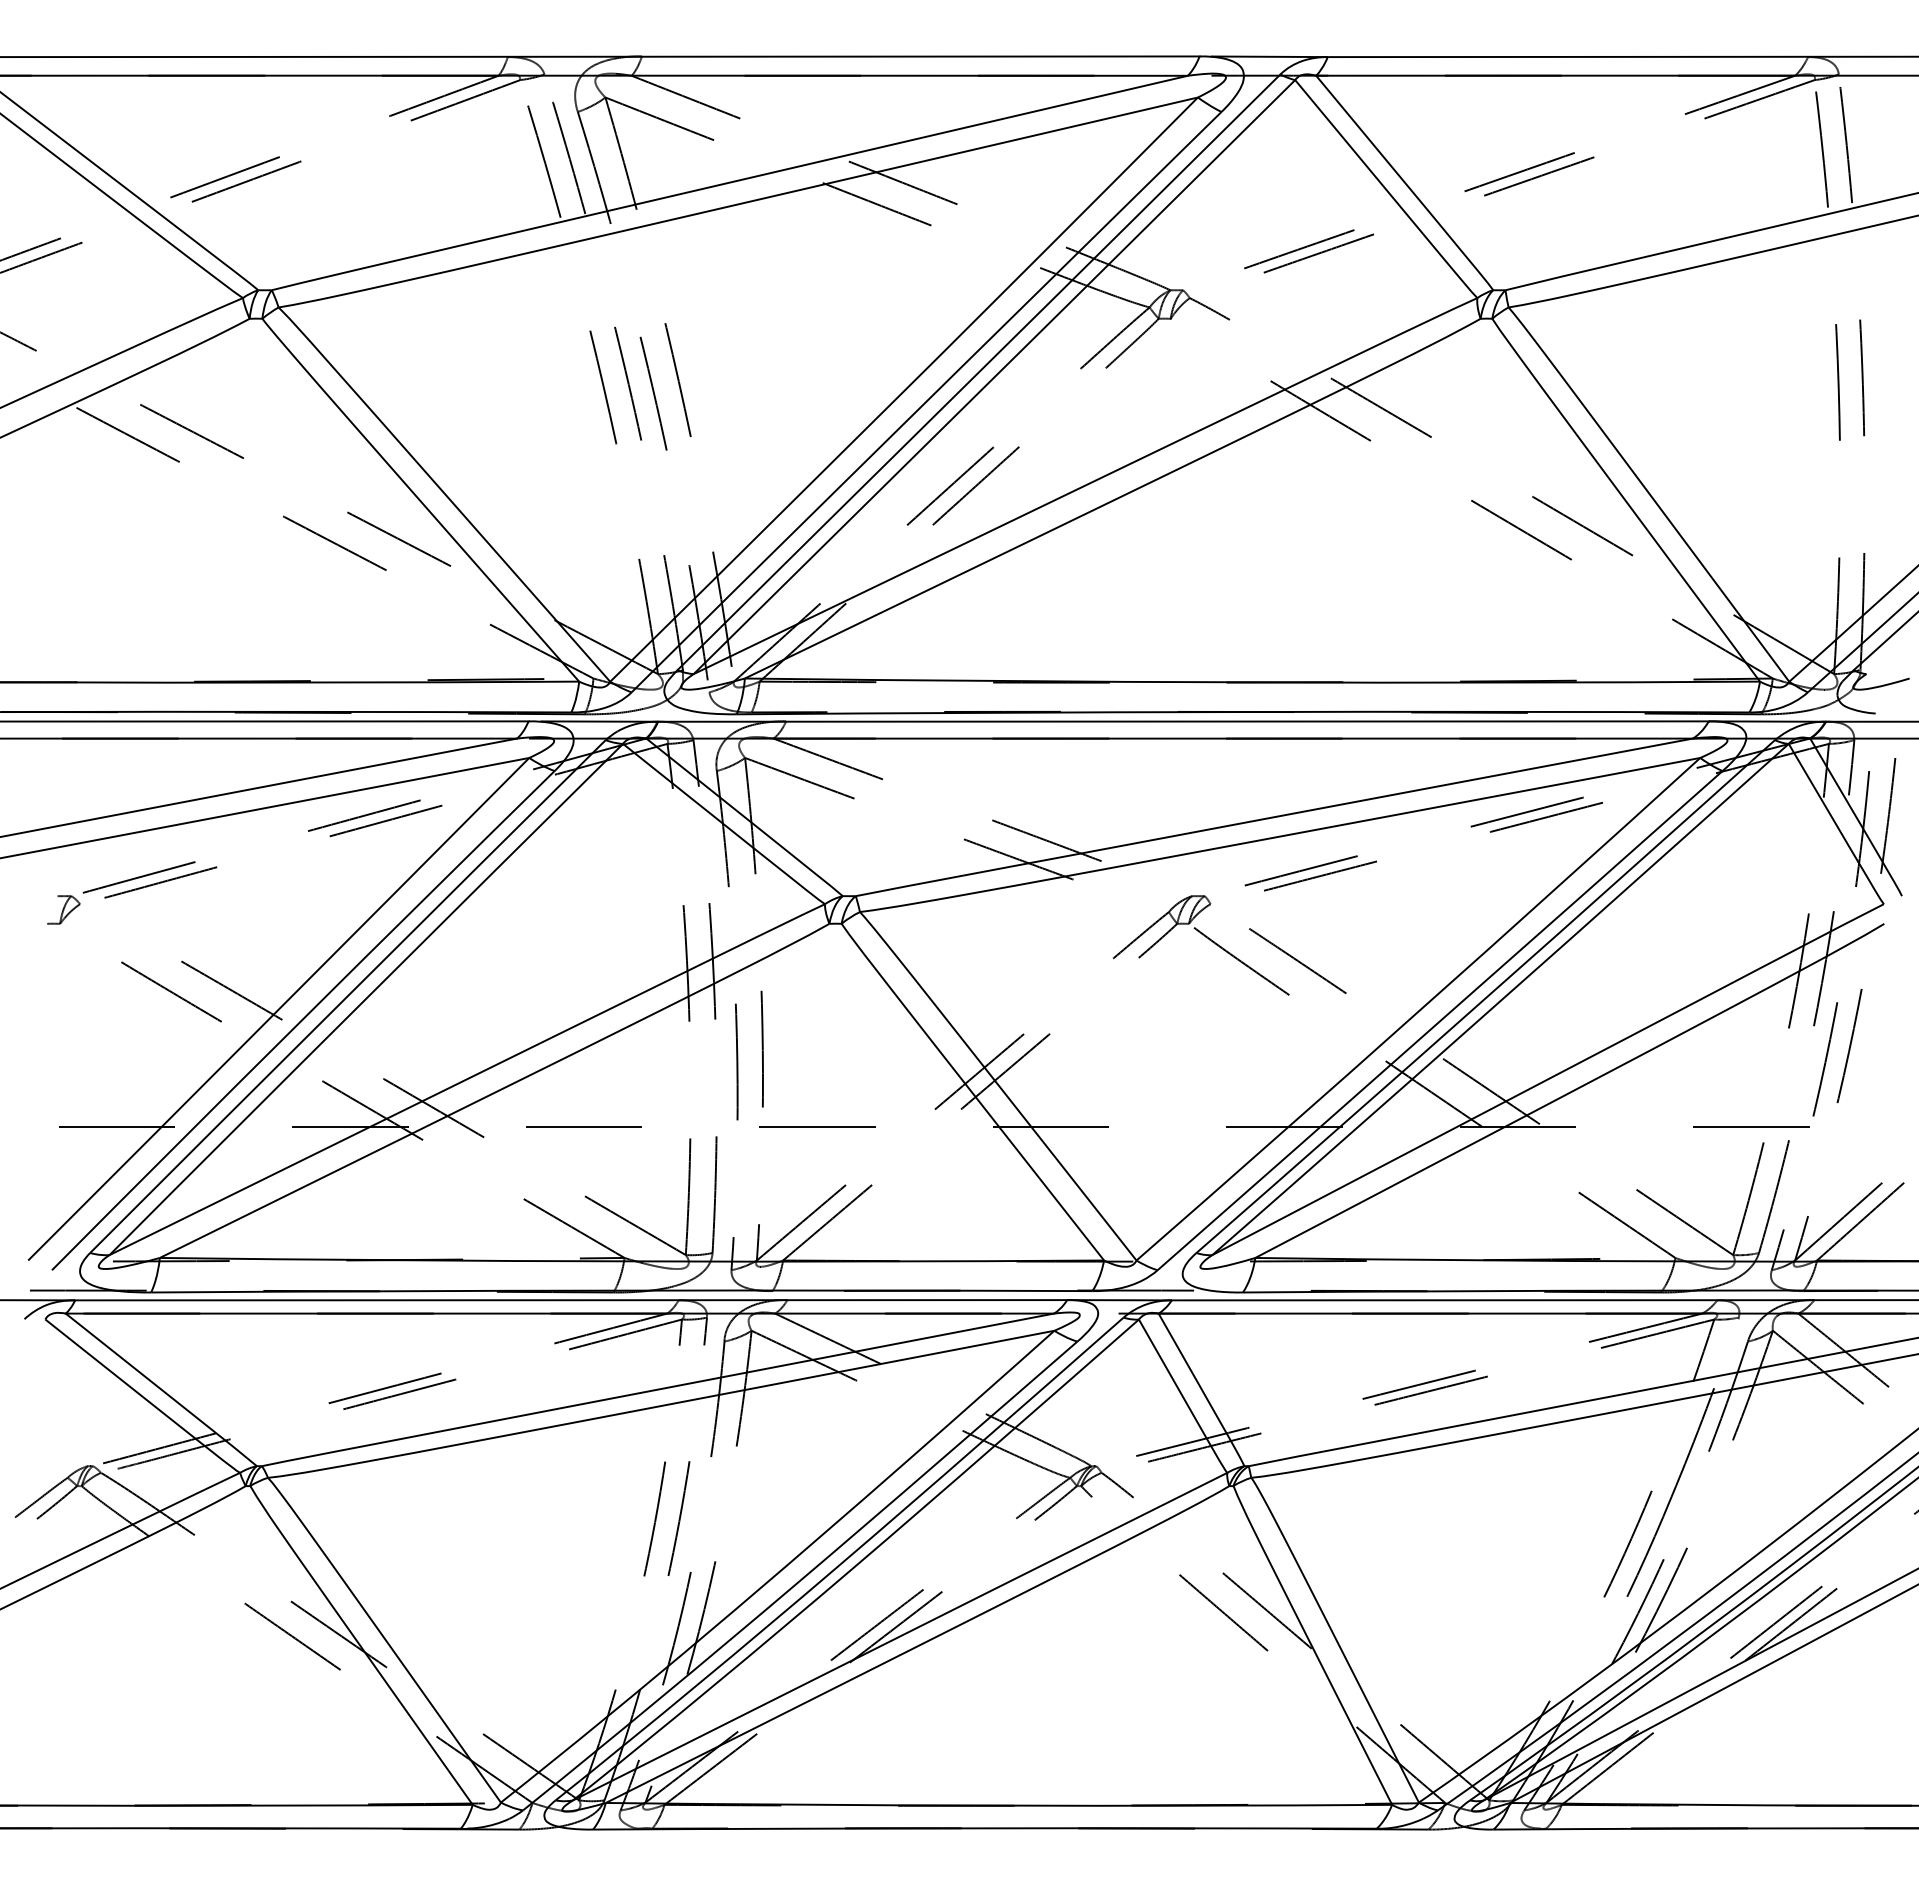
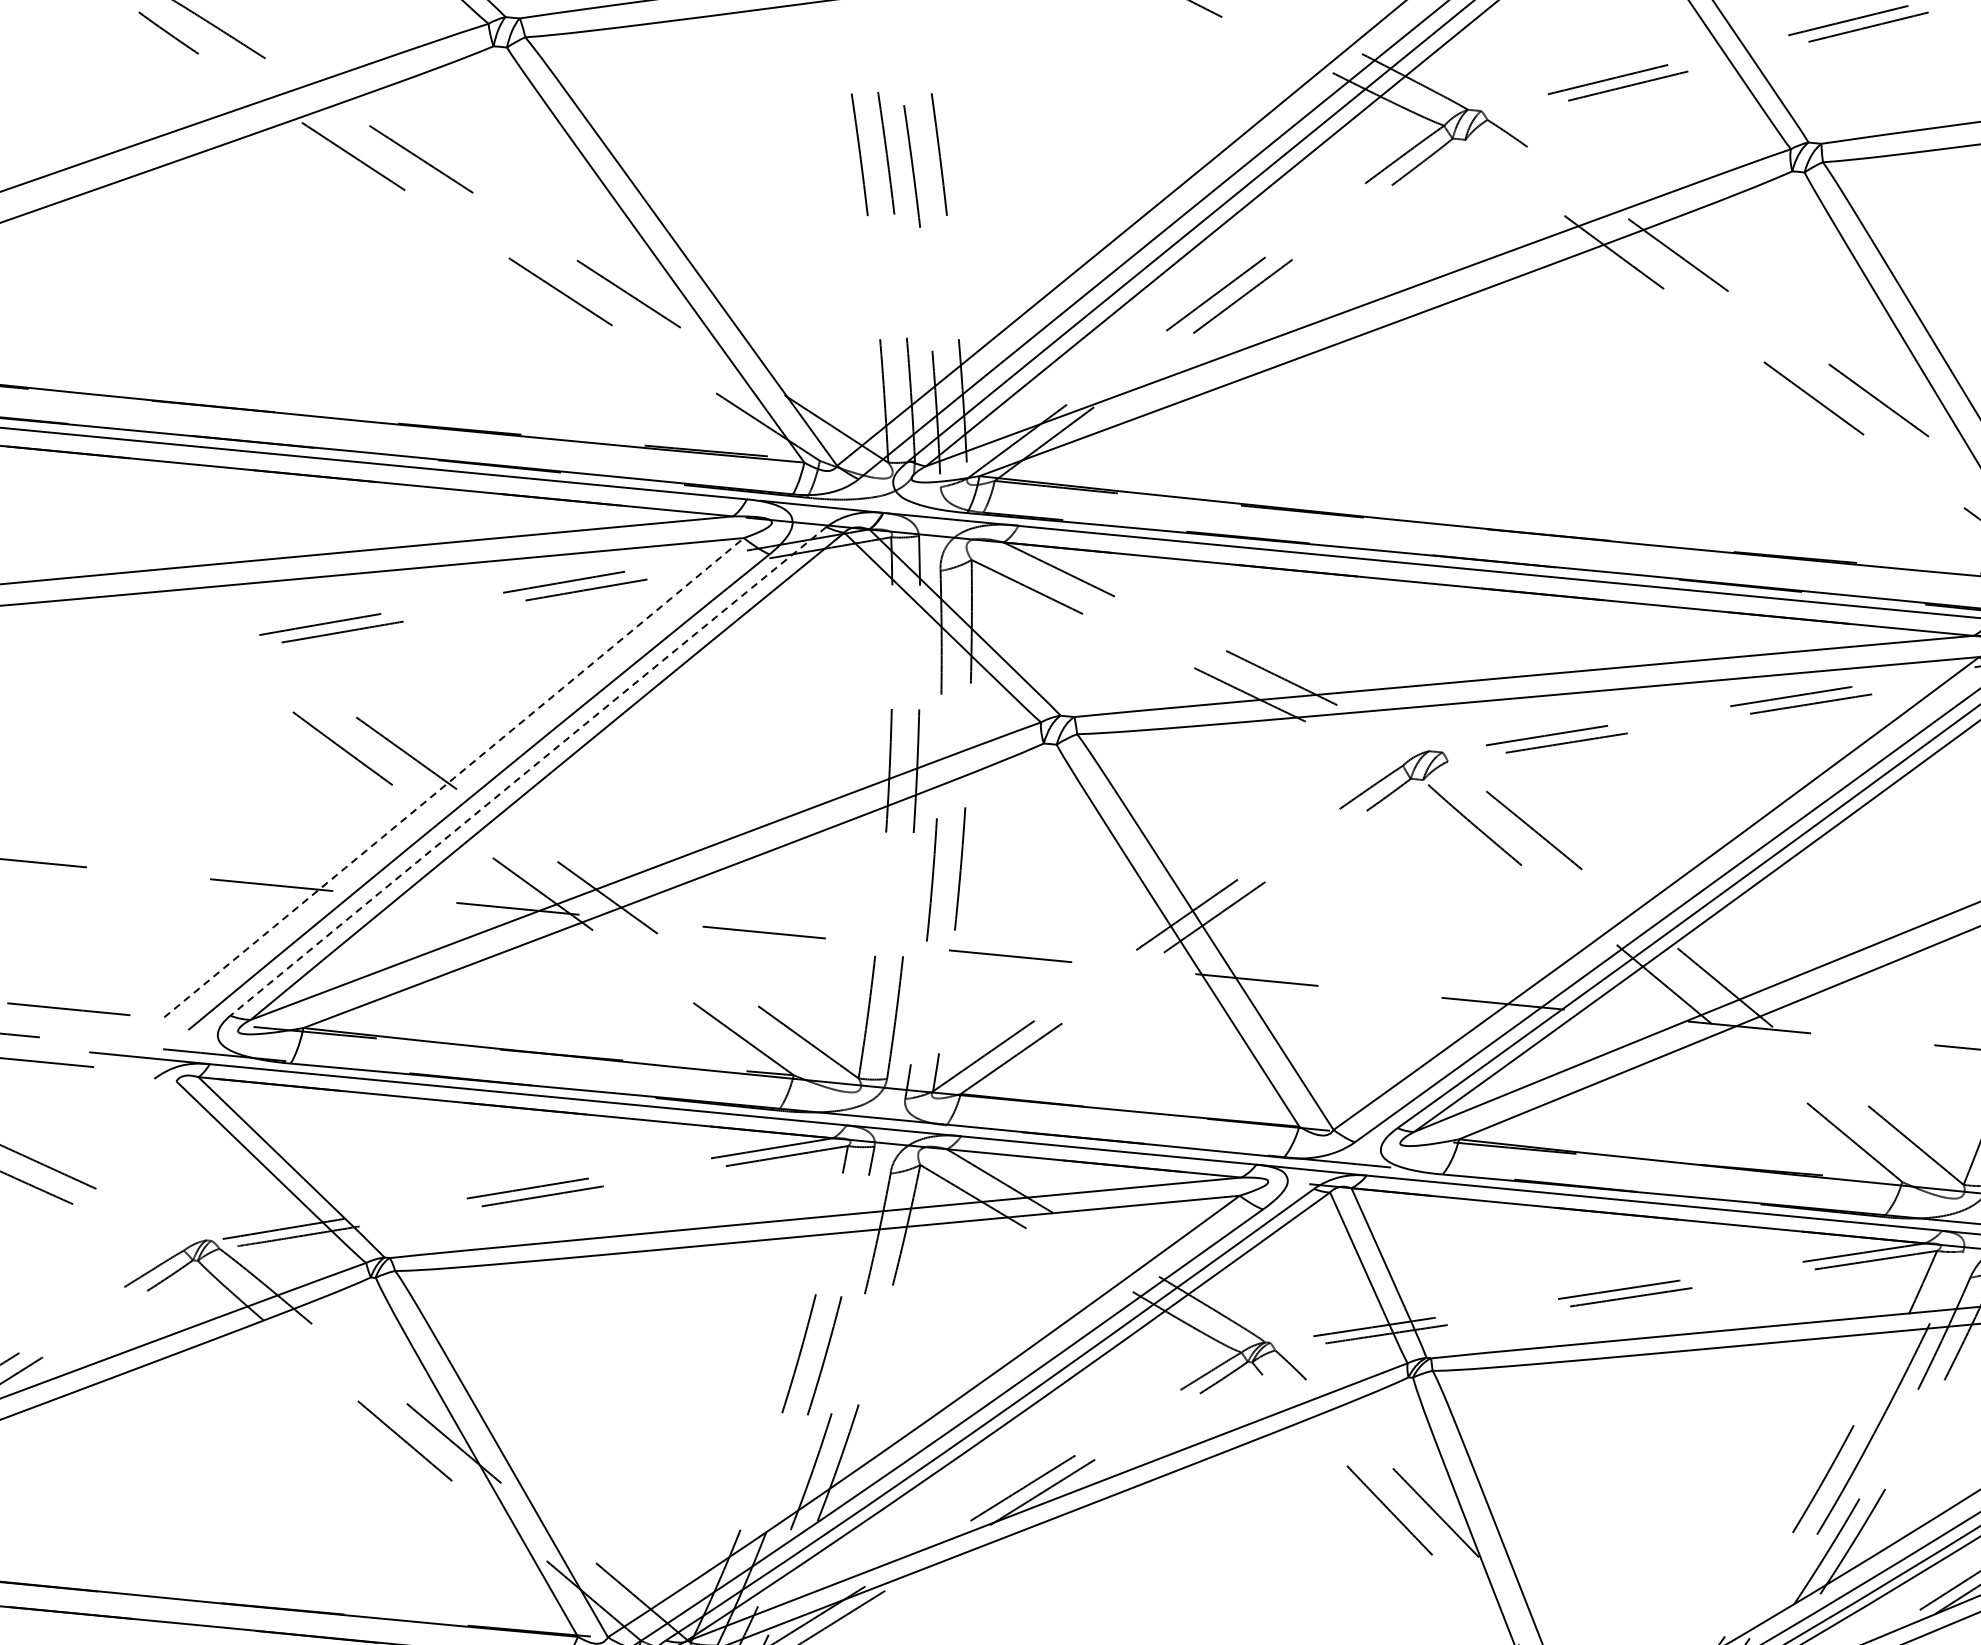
part: (63, 909) -> (237, 650), removed
arc: (347, 996) -> (527, 771), solid -> dashed
arc: (278, 1009) -> (453, 777), solid -> dashed

